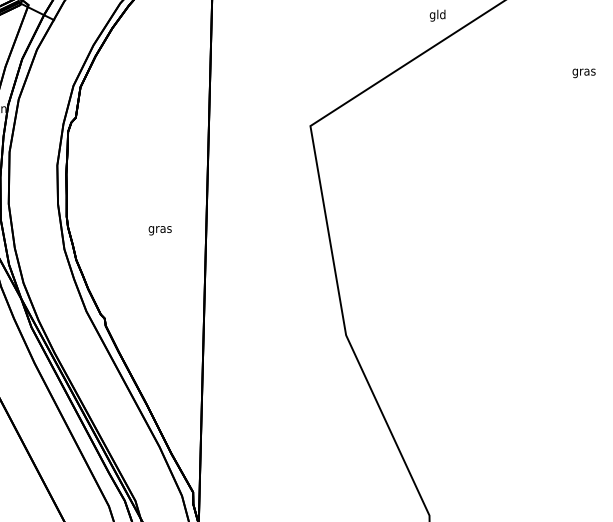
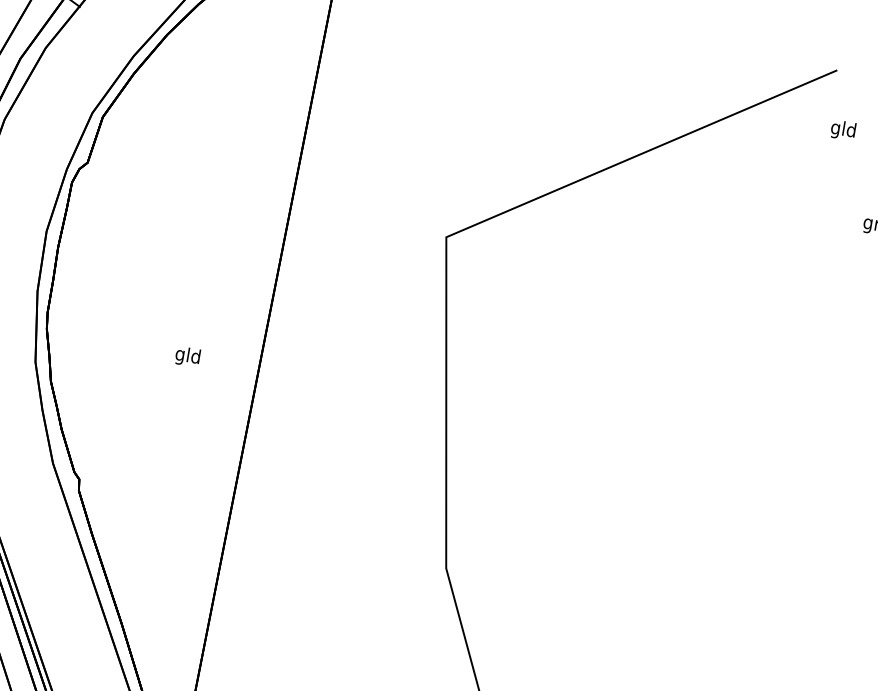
text: (437, 15) -> (843, 130), moved
text: (159, 229) -> (186, 356), gras -> gld

